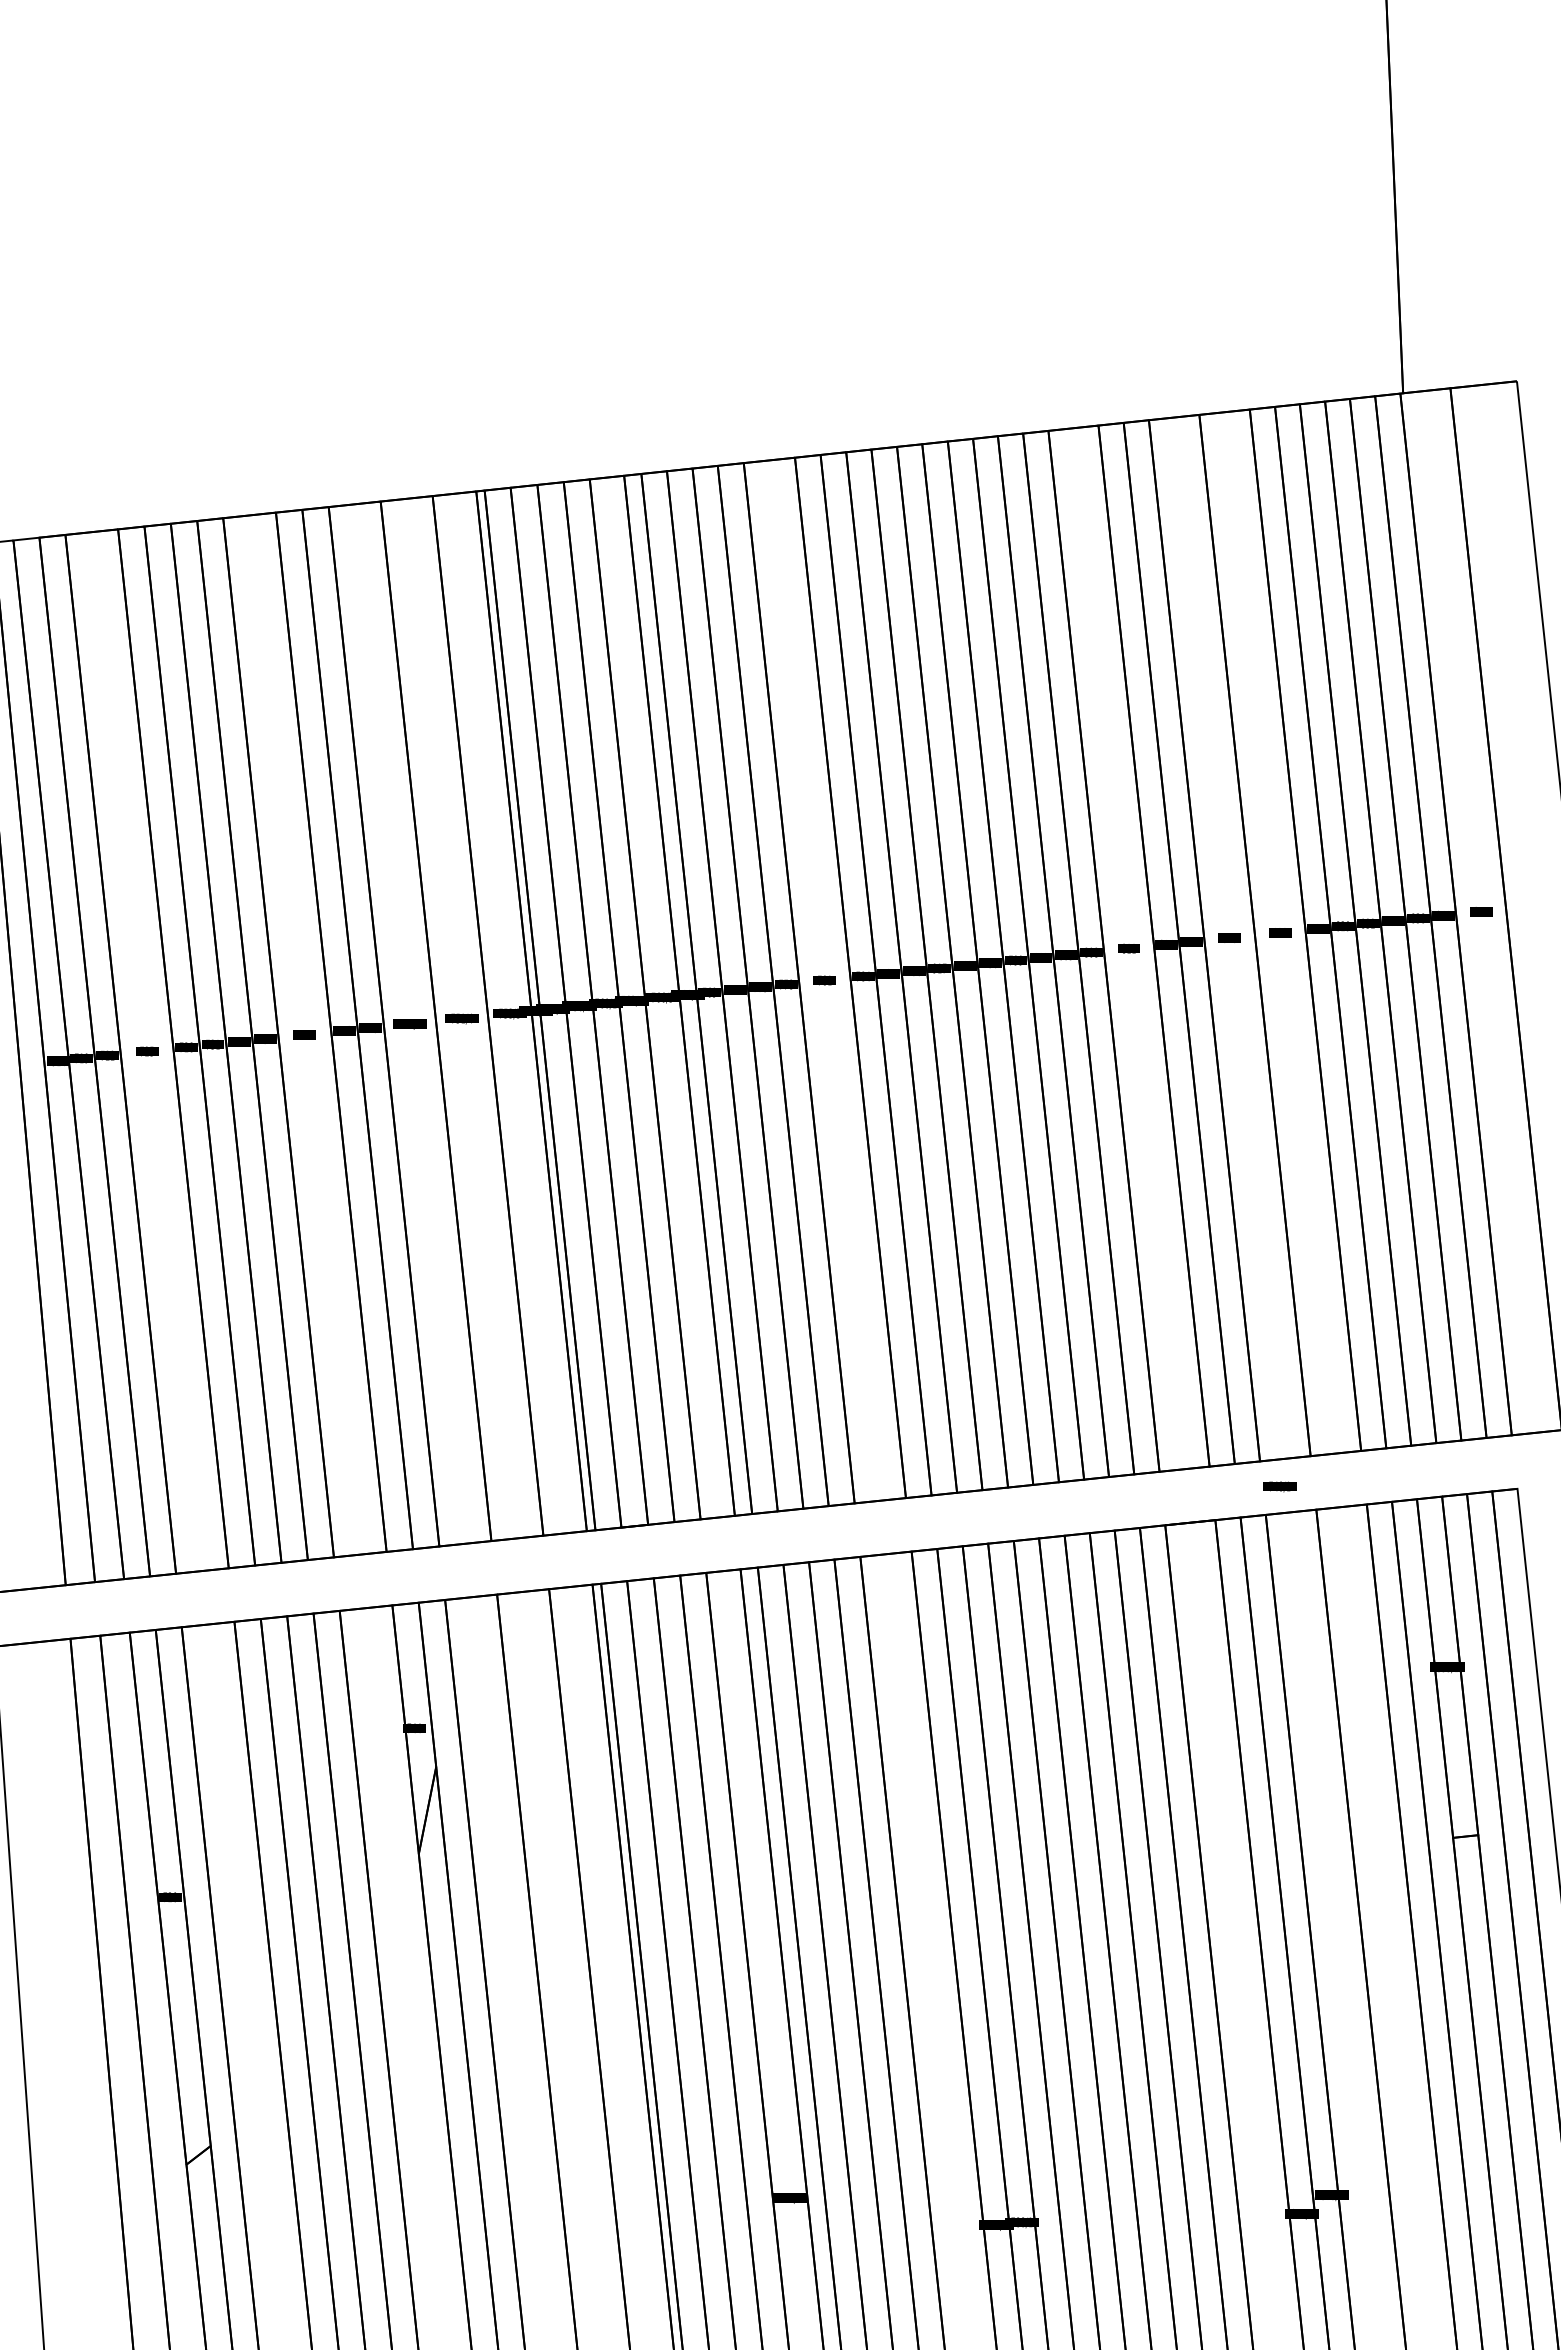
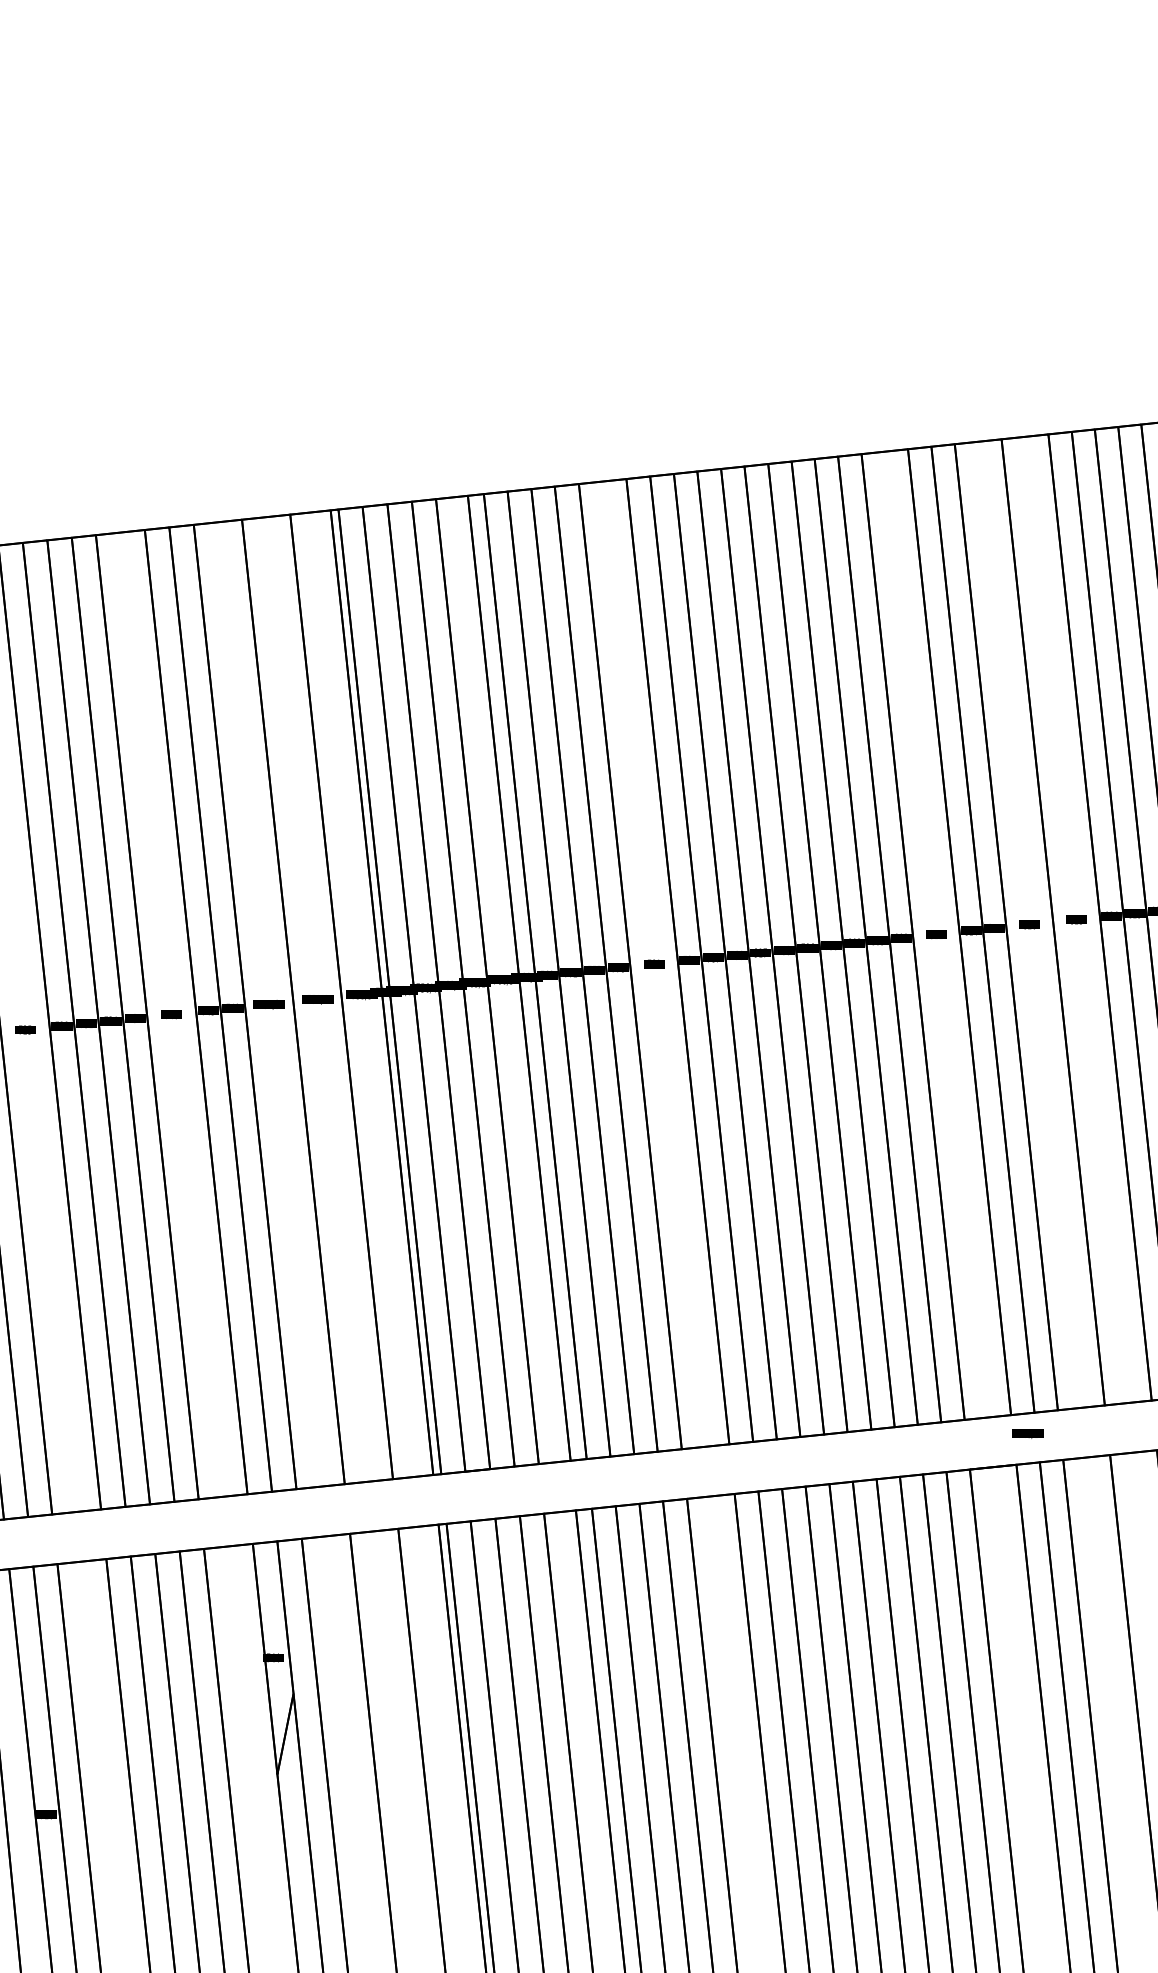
text: (1279, 1486) -> (1027, 1433), moved

